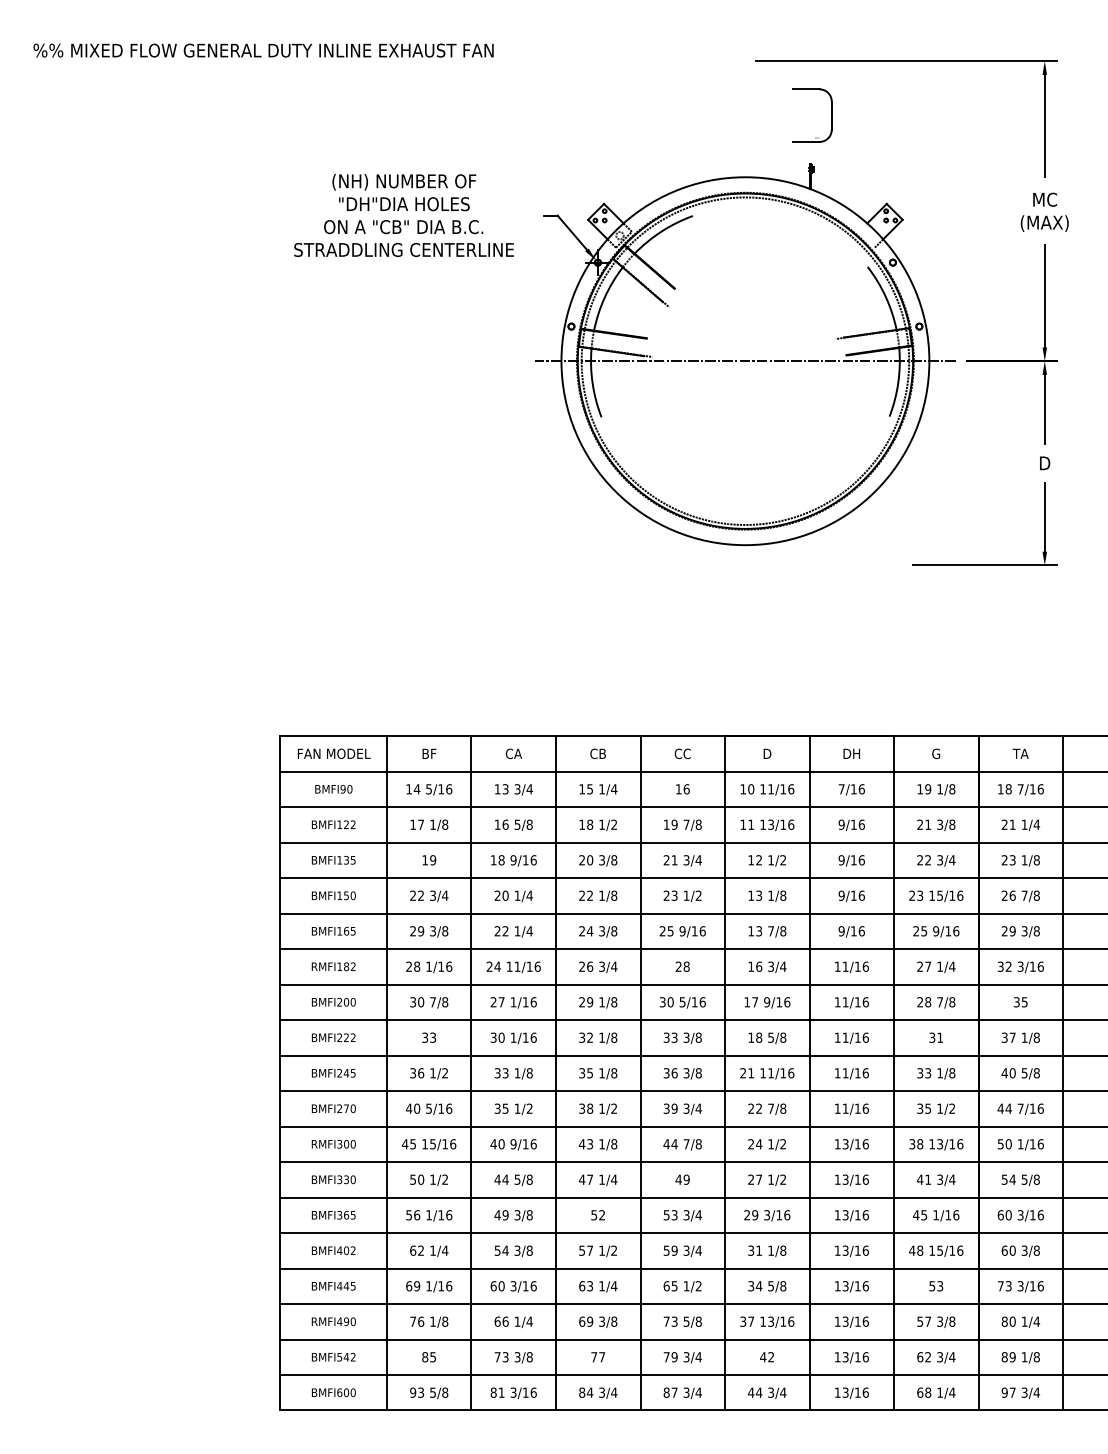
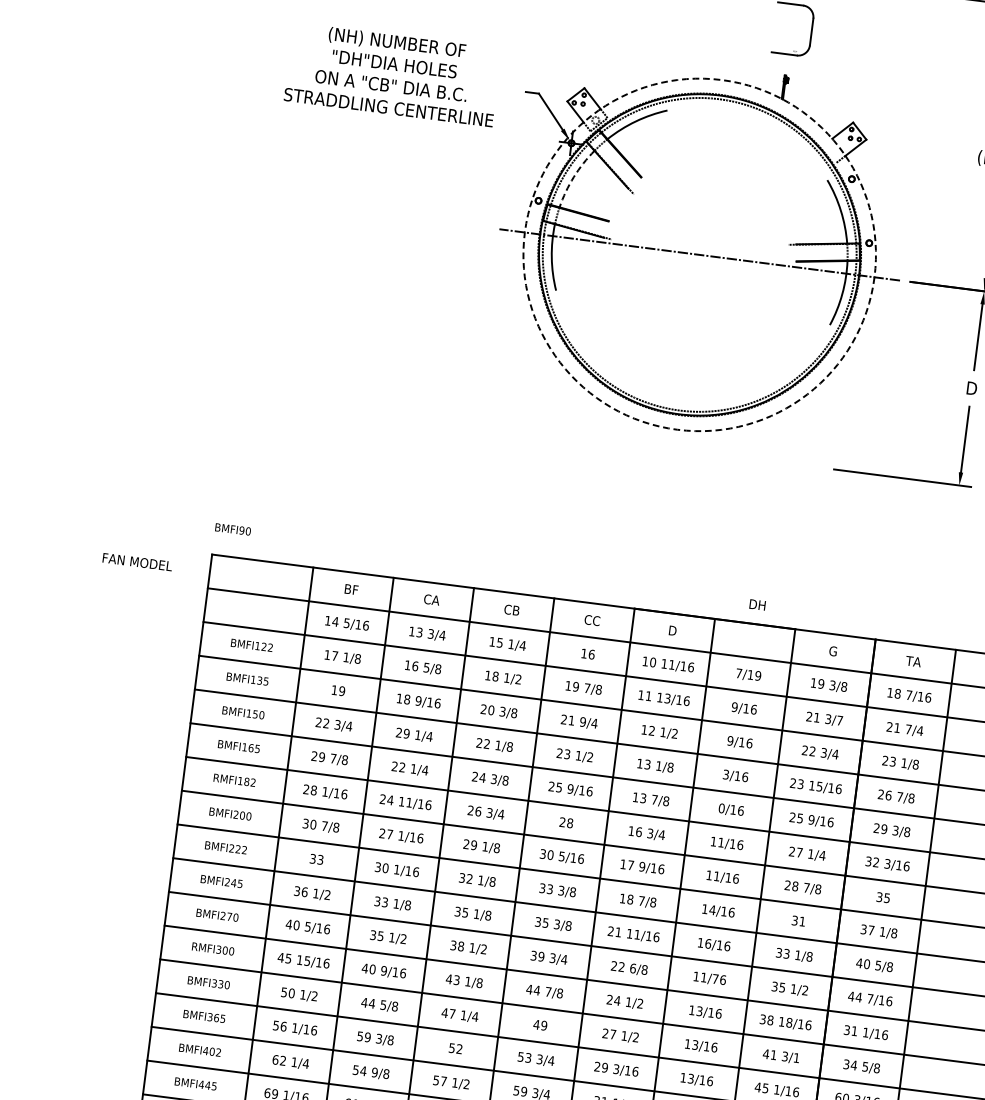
arc: (604, 297) -> (573, 177), solid -> dashed
circle: (745, 361) -> (699, 255), solid -> dashed
text: (333, 753) -> (136, 561), moved
text: (851, 753) -> (757, 604), moved
text: (333, 789) -> (232, 529), moved
text: (861, 789) -> (757, 676), 7/16 -> 7/19
text: (940, 789) -> (832, 685), 1/8 -> 3/8
text: (952, 824) -> (840, 720), 3/8 -> 3/7
text: (1024, 824) -> (908, 729), 1/4 -> 7/4
text: (686, 860) -> (582, 722), 3/4 -> 9/4
text: (505, 895) -> (406, 733), 20 -> 29
text: (841, 895) -> (725, 774), 9/16 -> 3/16
text: (432, 931) -> (332, 758), 3/8 -> 7/8
text: (841, 931) -> (721, 808), 9/16 -> 0/16
text: (770, 1037) -> (641, 900), 5/8 -> 7/8
text: (845, 1037) -> (712, 909), 11/16 -> 14/16
text: (674, 1073) -> (545, 923), 36 -> 35
text: (845, 1073) -> (708, 944), 11/16 -> 16/16
text: (771, 1108) -> (633, 968), 7/8 -> 6/8
text: (857, 1108) -> (715, 978), 11/16 -> 11/76
text: (940, 1144) -> (789, 1023), 13/16 -> 18/16
text: (1004, 1144) -> (850, 1030), 50 -> 31
text: (952, 1179) -> (796, 1057), 3/4 -> 3/1
text: (1004, 1179) -> (846, 1064), 54 -> 34
text: (497, 1215) -> (360, 1036), 49 -> 59
text: (517, 1250) -> (374, 1072), 3/8 -> 9/8

